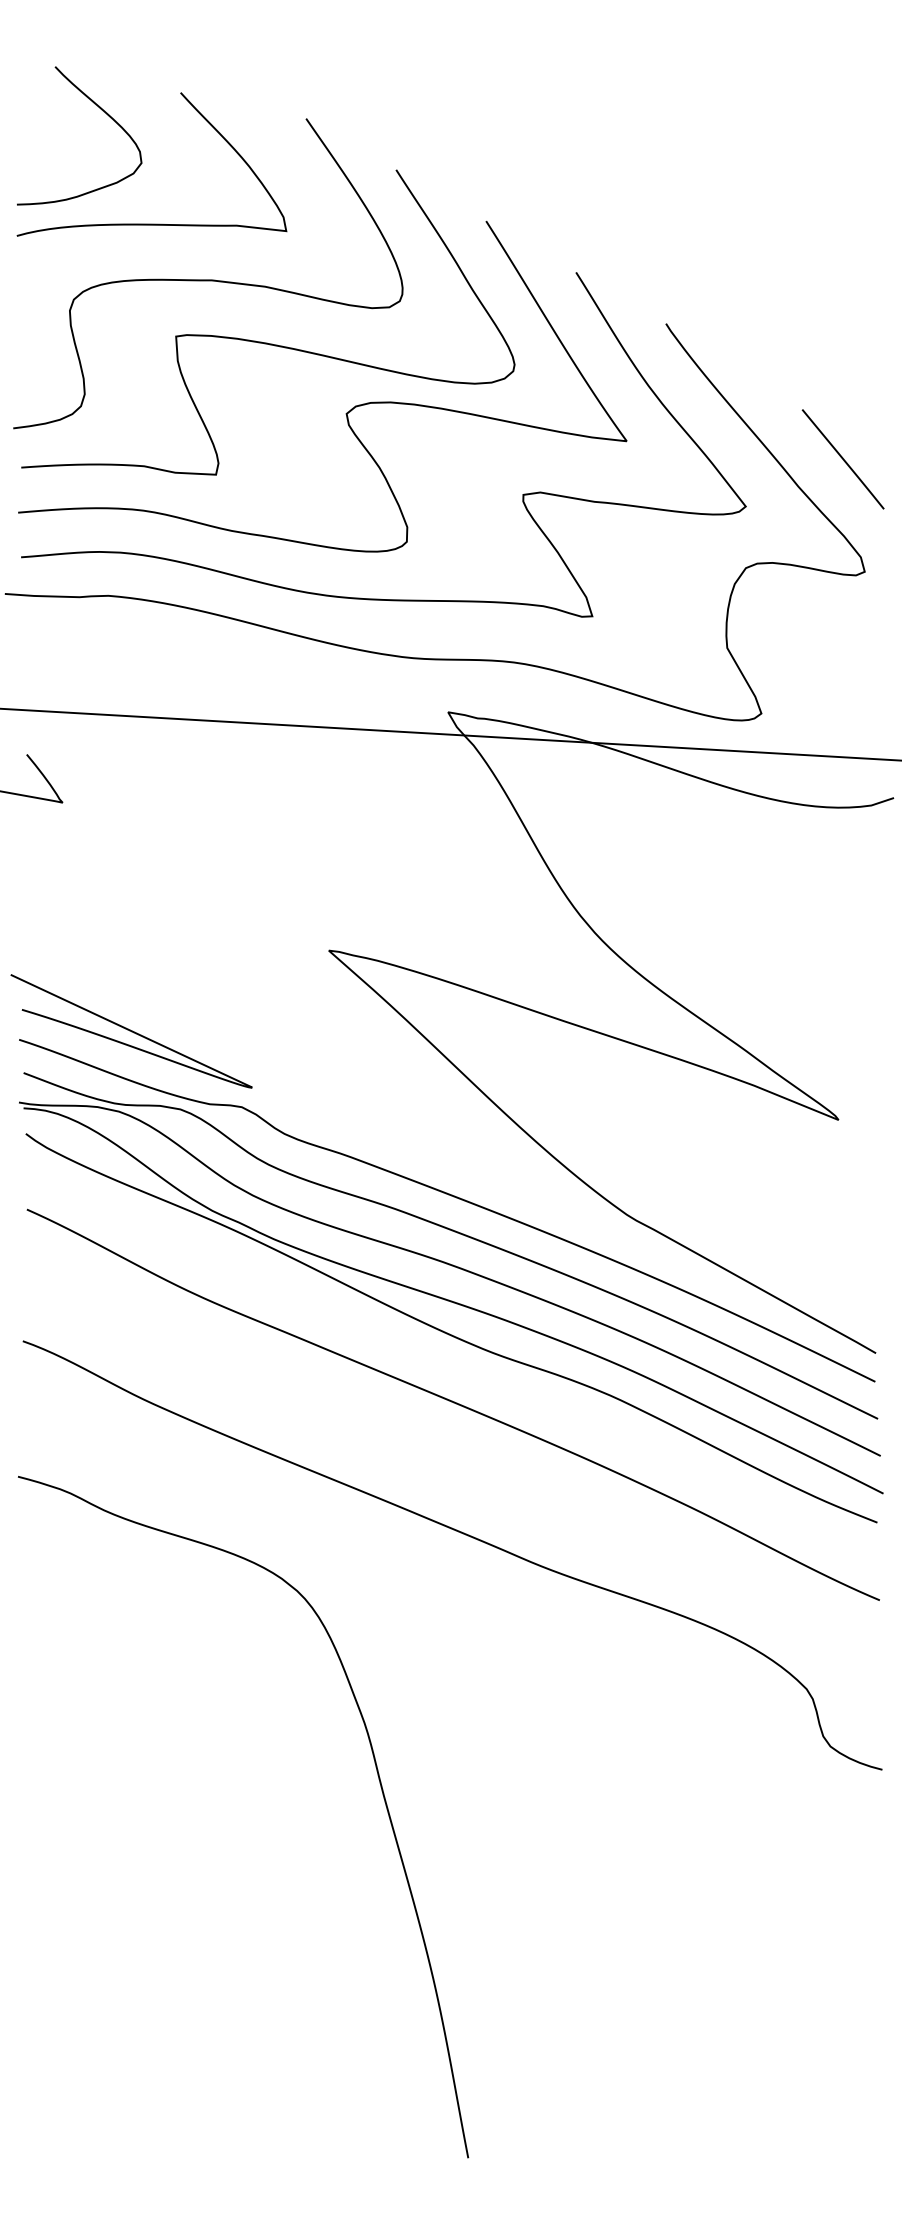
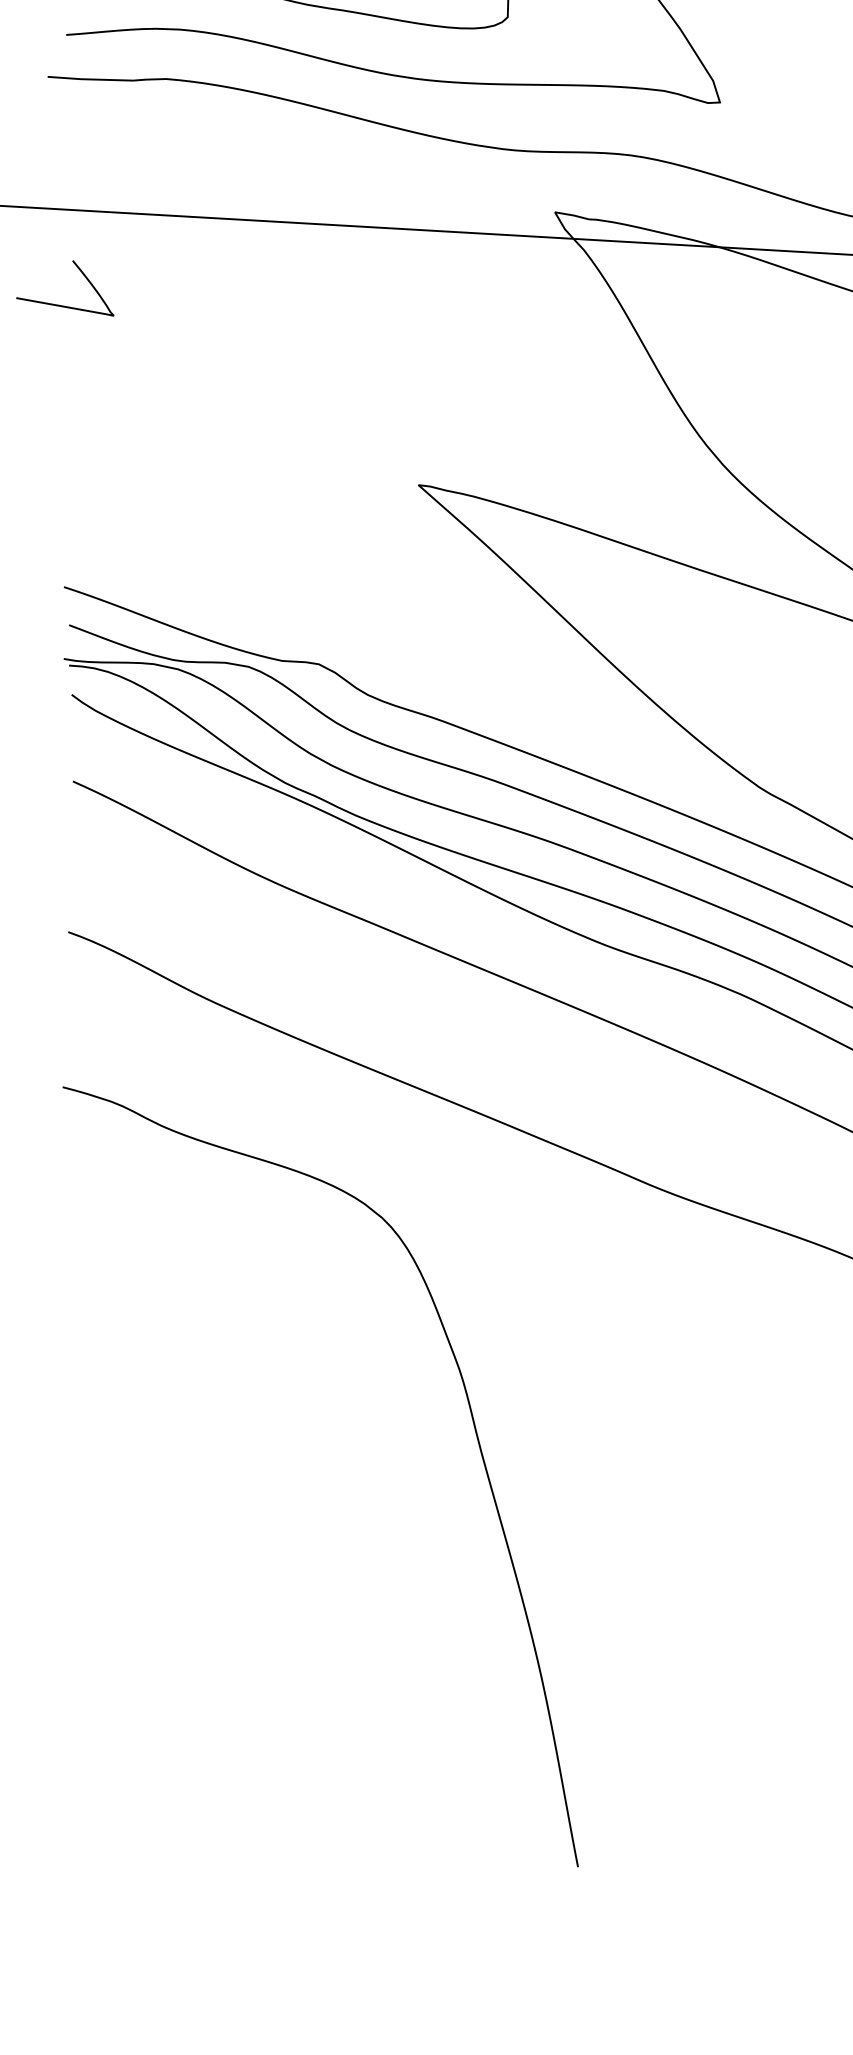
curve: (131, 1031) -> (192, 577), removed

